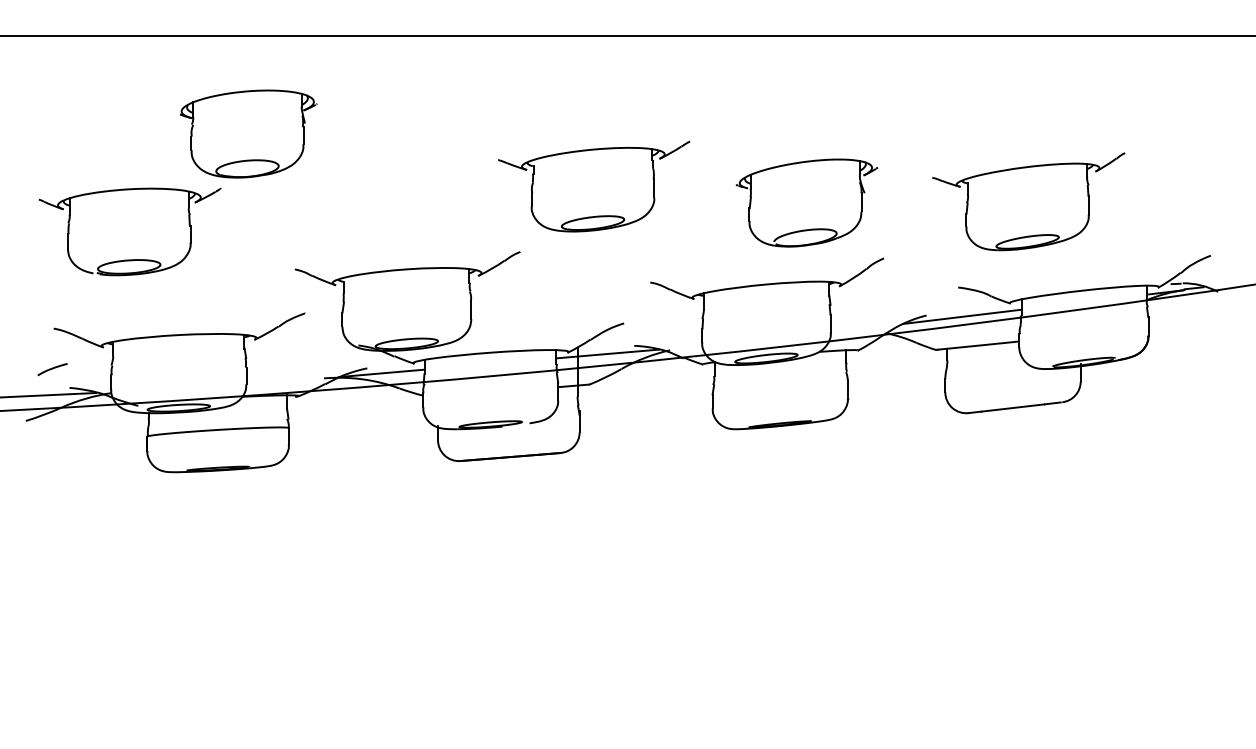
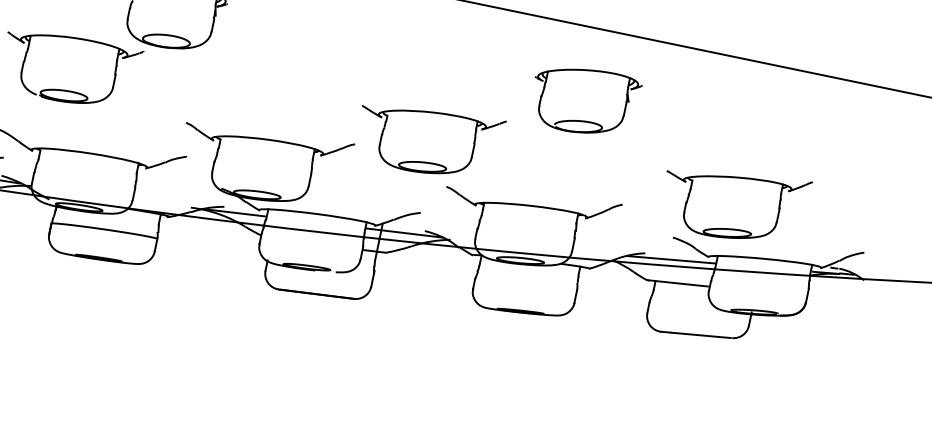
part: (594, 186) -> (429, 140), moved
part: (1028, 201) -> (734, 203), moved
part: (806, 202) -> (584, 100), moved

